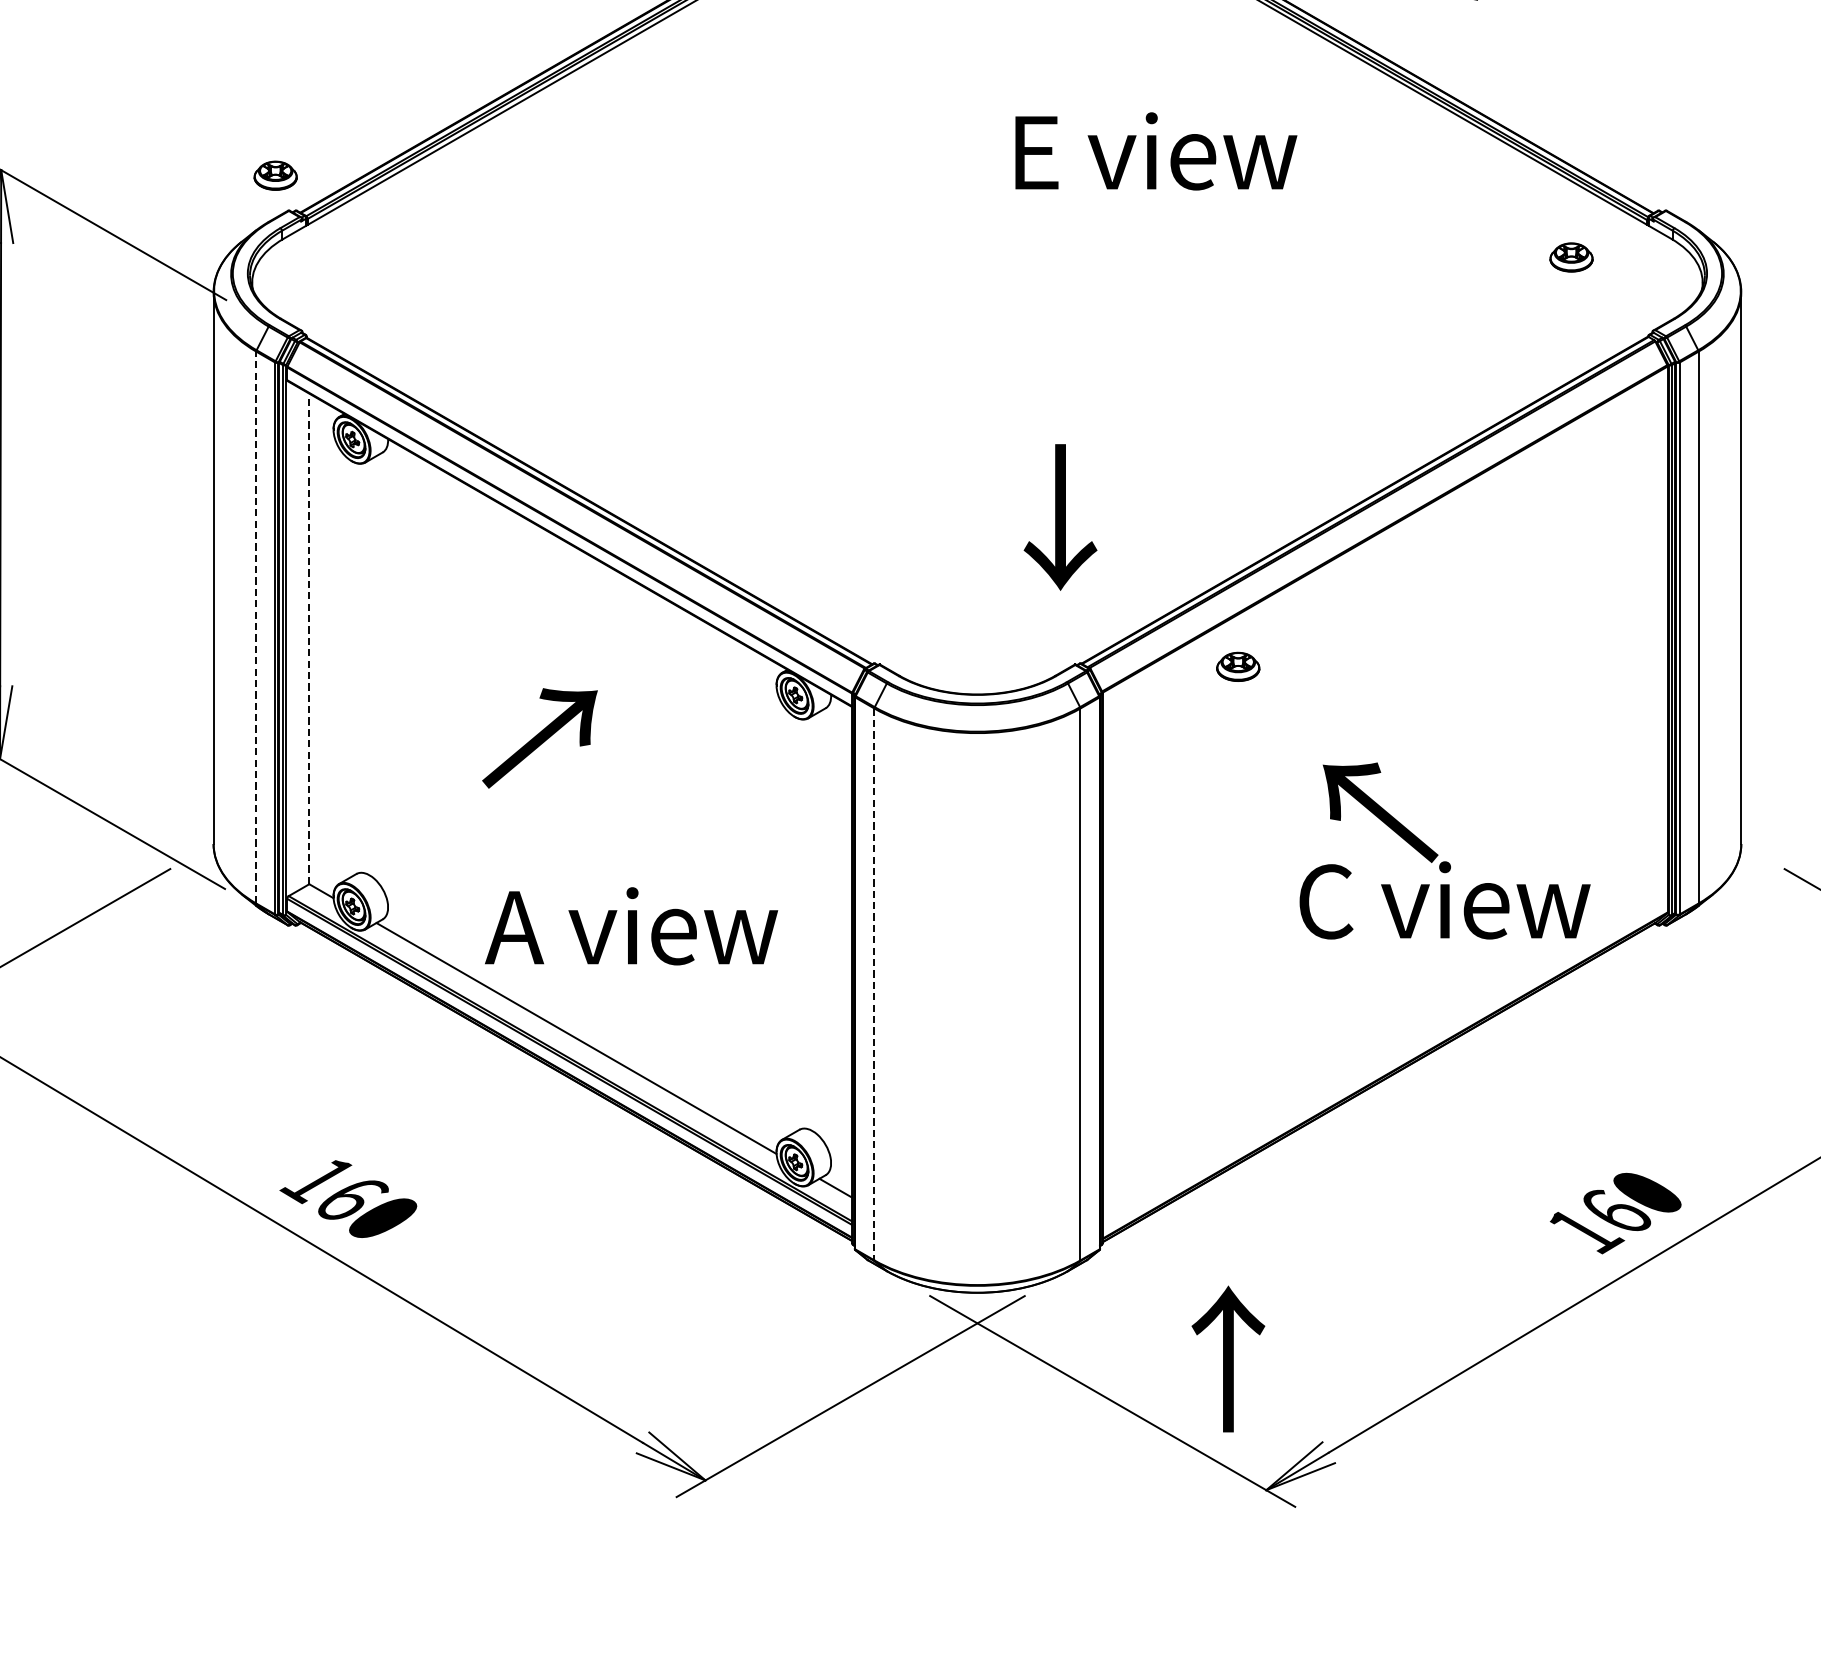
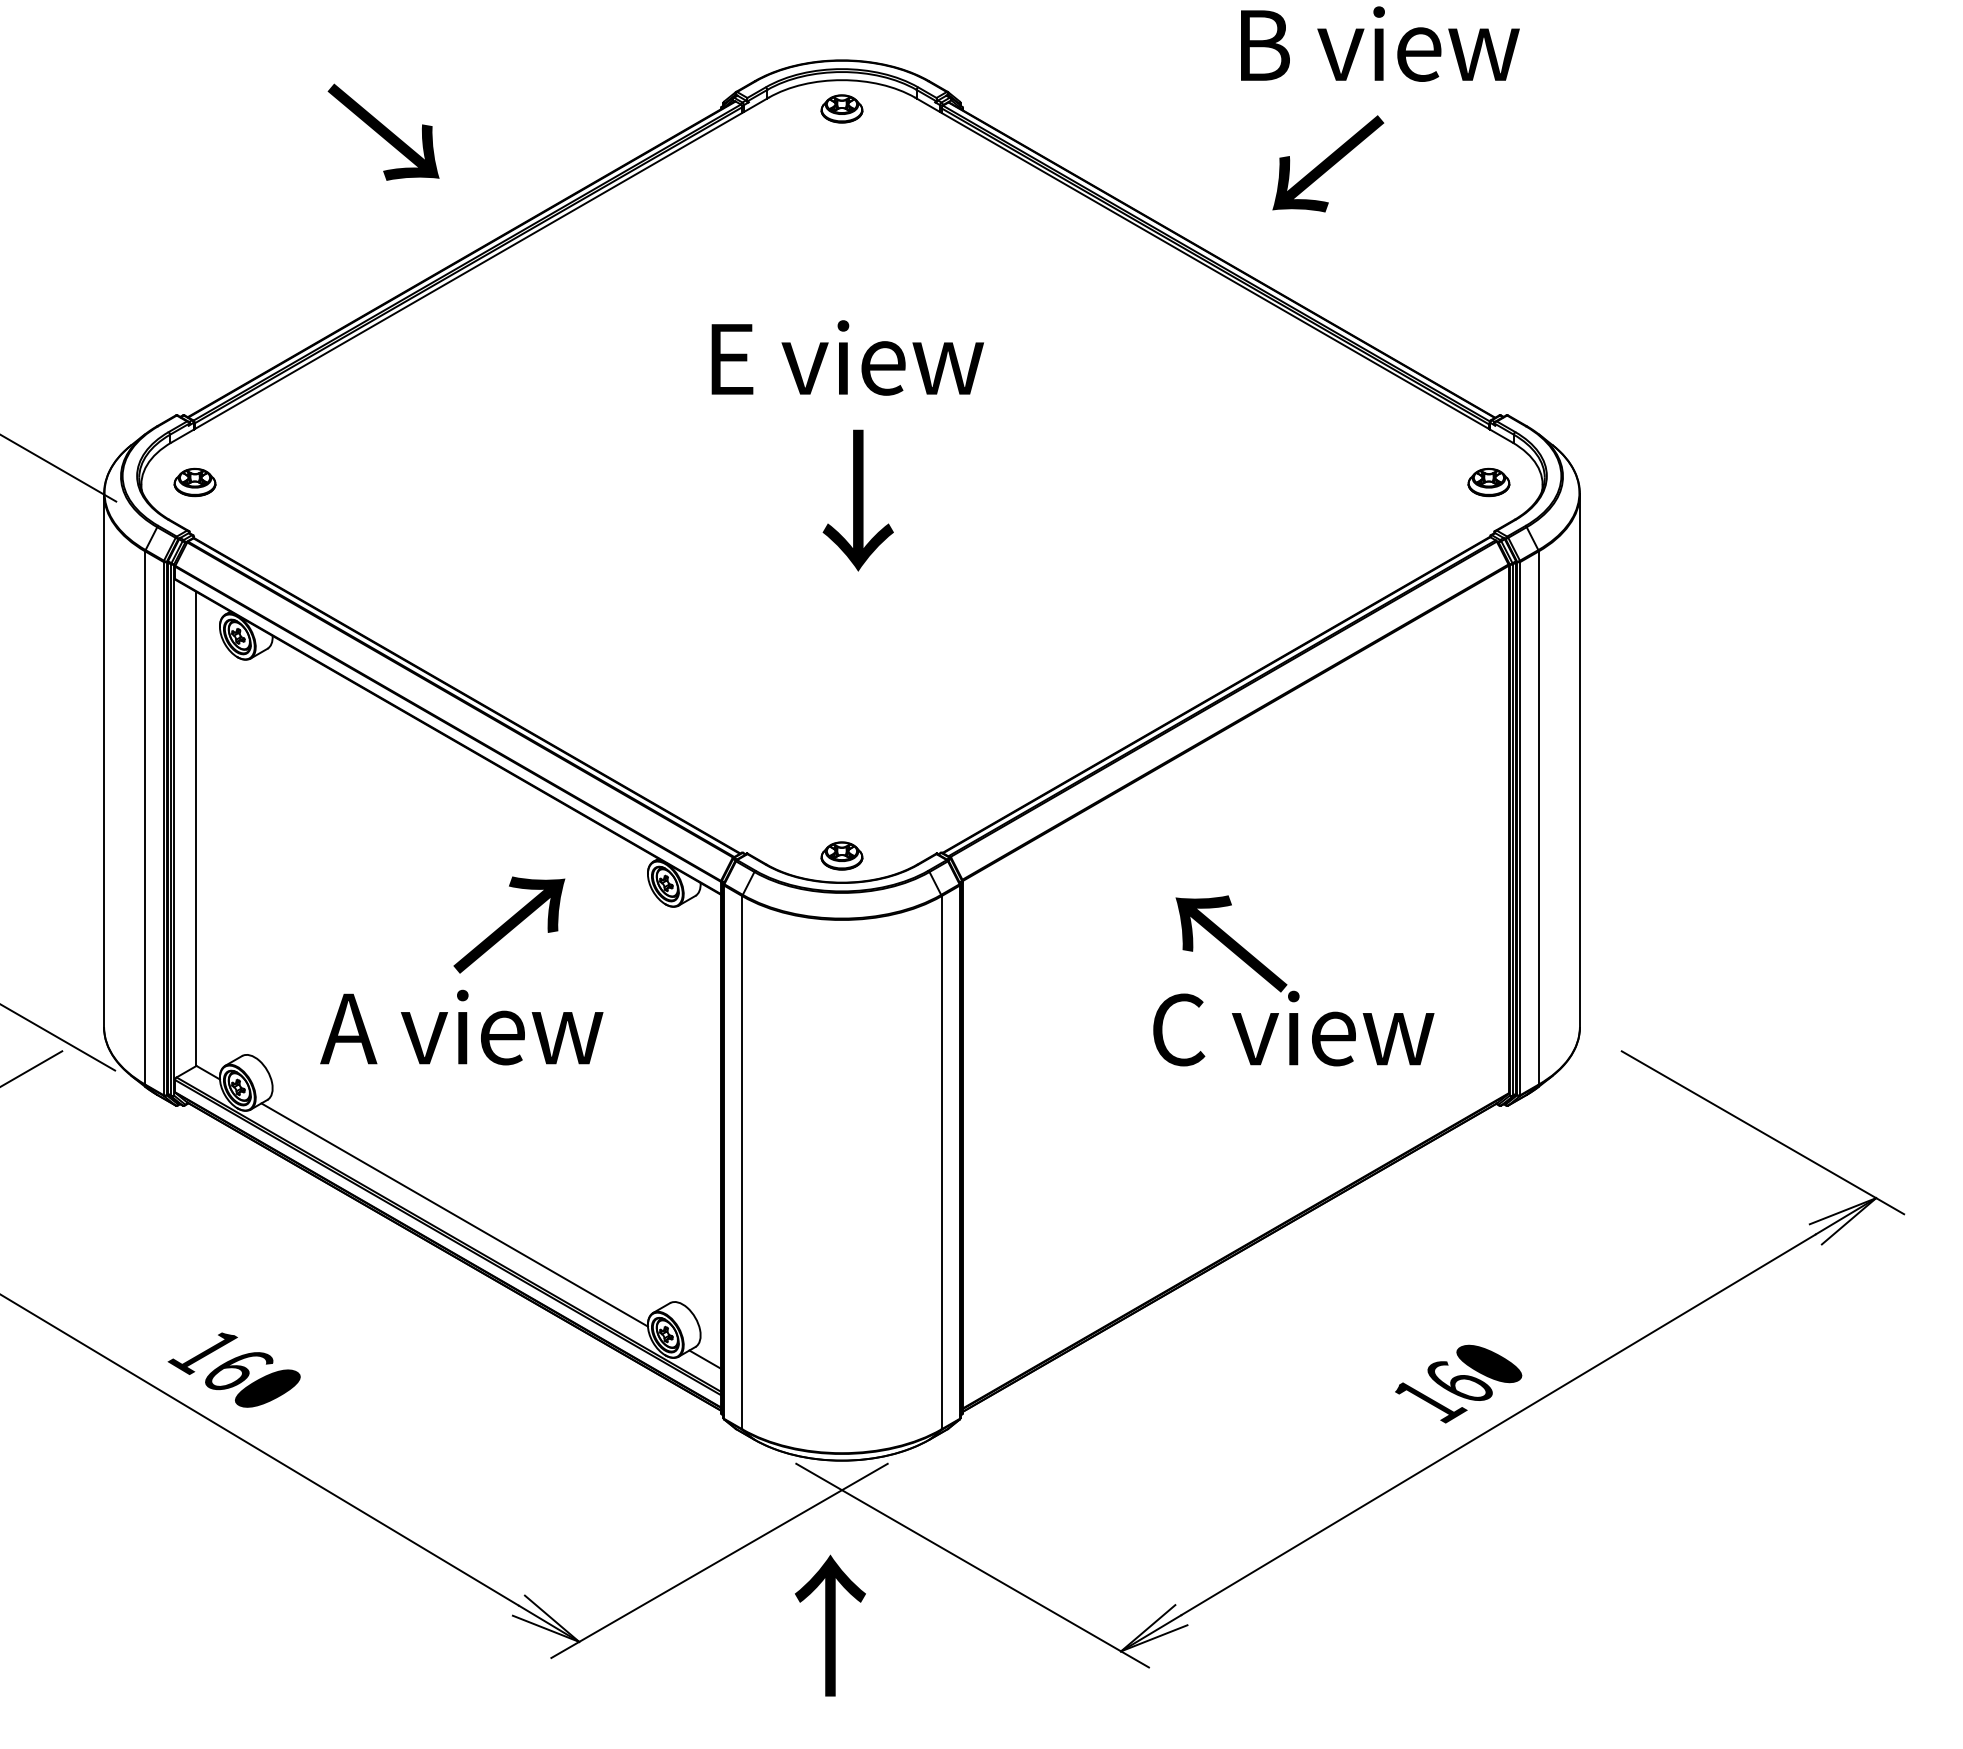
text: (1156, 150) -> (847, 357), moved
part: (275, 175) -> (194, 482), moved
part: (1571, 257) -> (1488, 482), moved
text: (1059, 517) -> (857, 500), moved
line: (256, 627) -> (145, 817), dashed -> solid
line: (309, 638) -> (196, 828), dashed -> solid
part: (1237, 666) -> (841, 855), moved
text: (540, 737) -> (509, 924), moved
text: (1444, 850) -> (1293, 980), moved
text: (631, 926) -> (461, 1027), moved
line: (874, 984) -> (742, 1162), dashed -> solid
text: (1228, 1358) -> (830, 1625), moved

